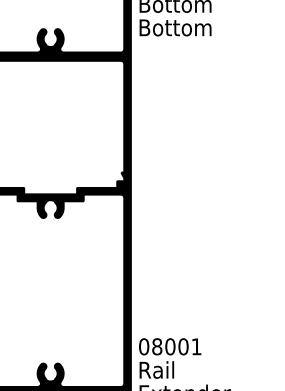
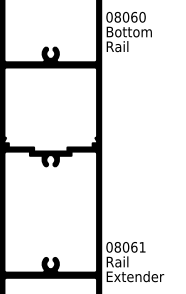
text: (175, 27) -> (129, 46), Bottom -> Rail
text: (183, 347) -> (134, 247), 08001 -> 08061

